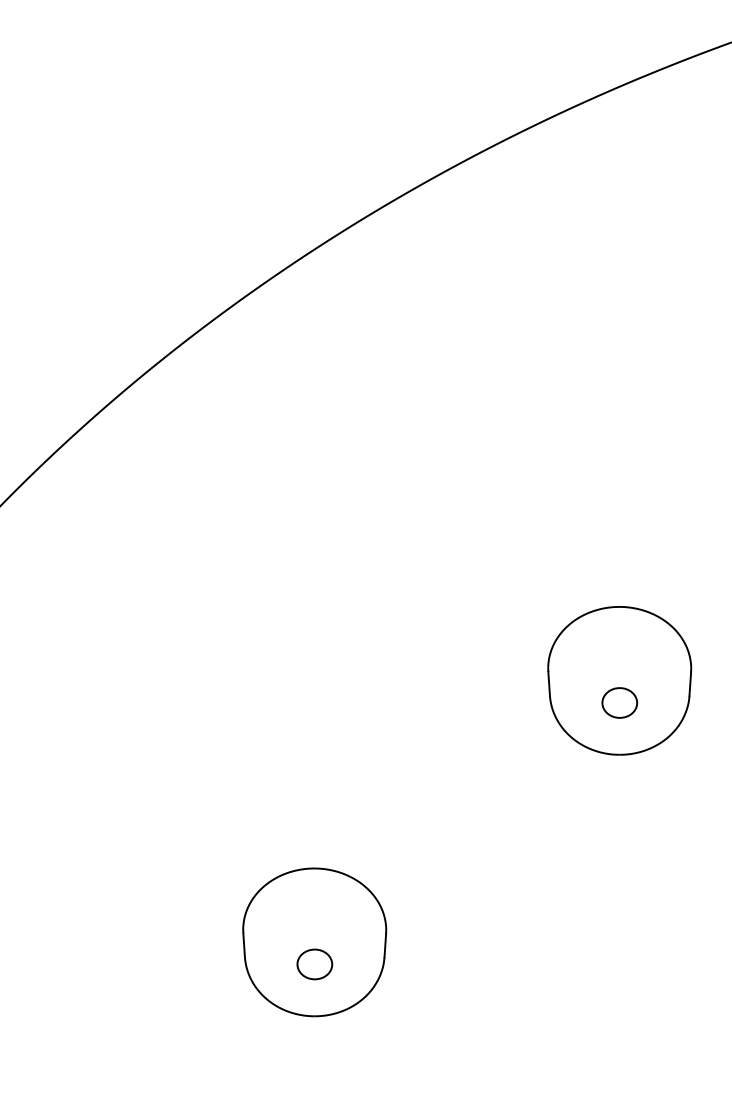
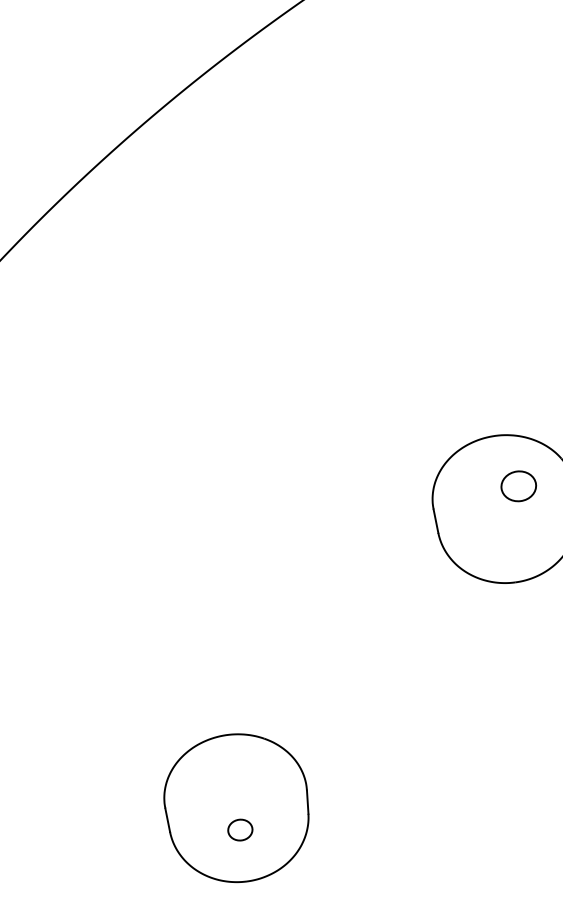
part: (619, 702) -> (518, 485), moved
part: (314, 964) -> (239, 830), size x0.7

